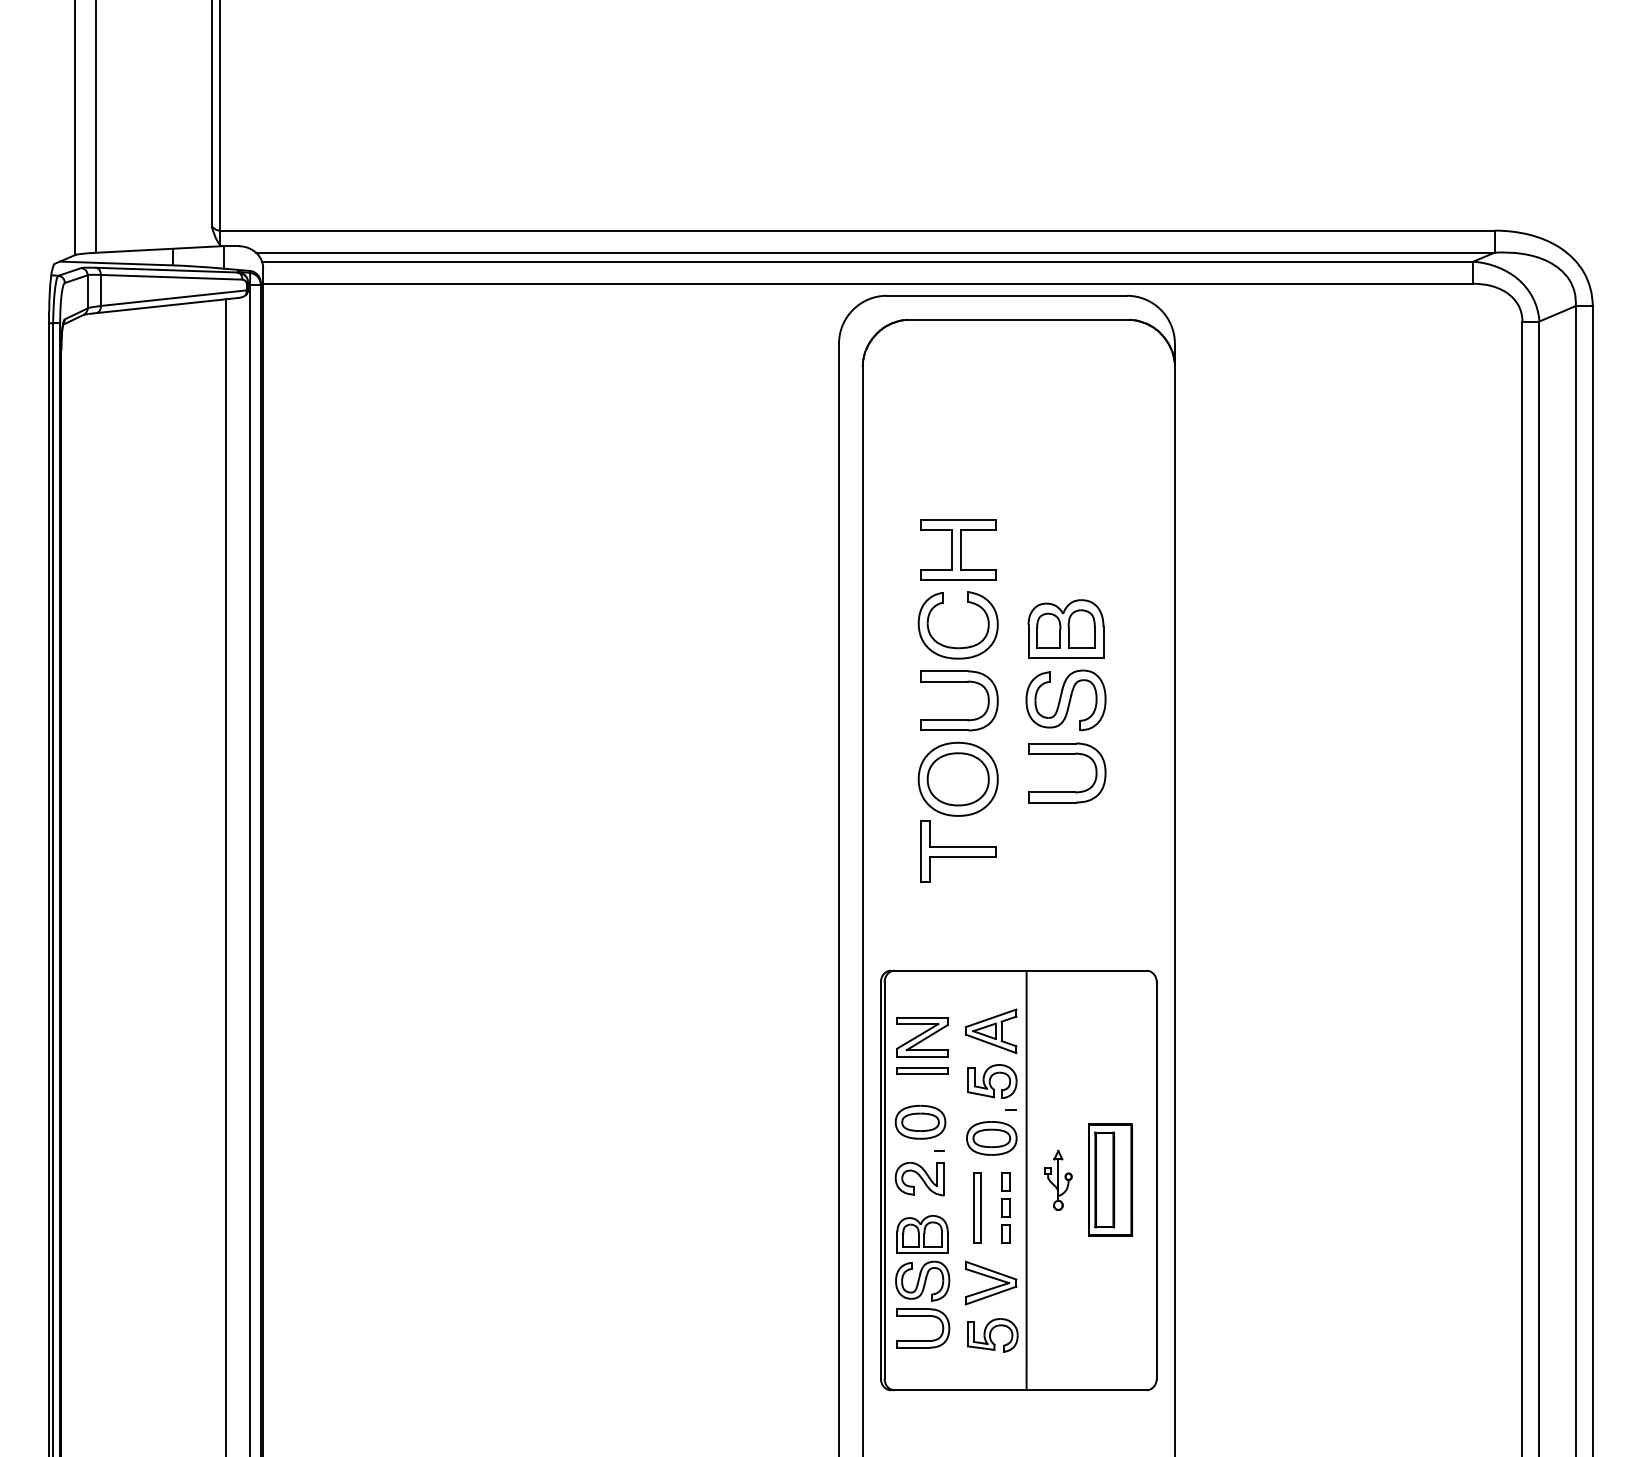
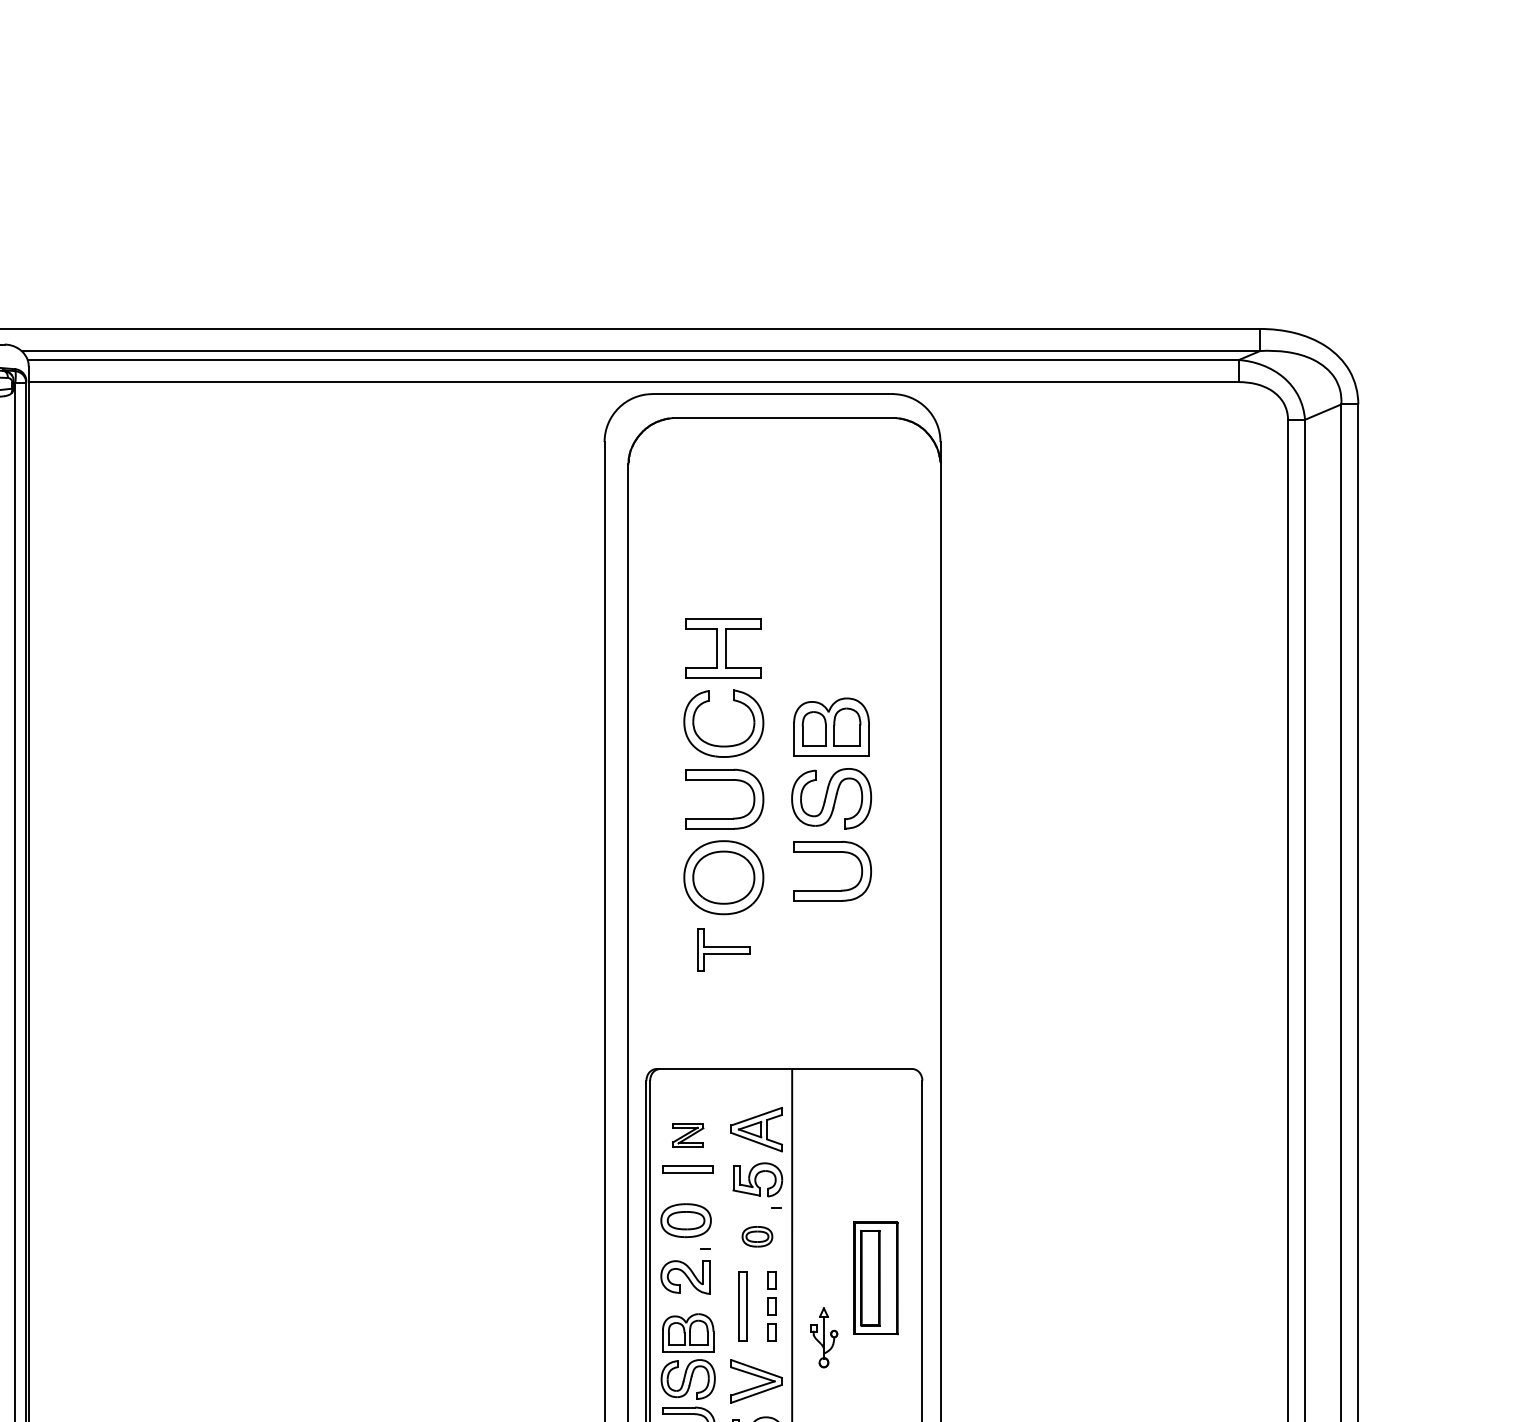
part: (958, 851) -> (724, 949), size x0.7
part: (922, 1037) -> (688, 1135), size x0.6
part: (991, 1138) -> (757, 1236), size x0.6
part: (1058, 1179) -> (824, 1336), moved

